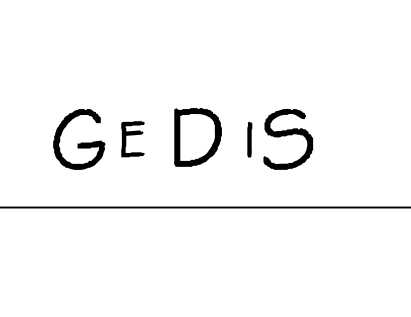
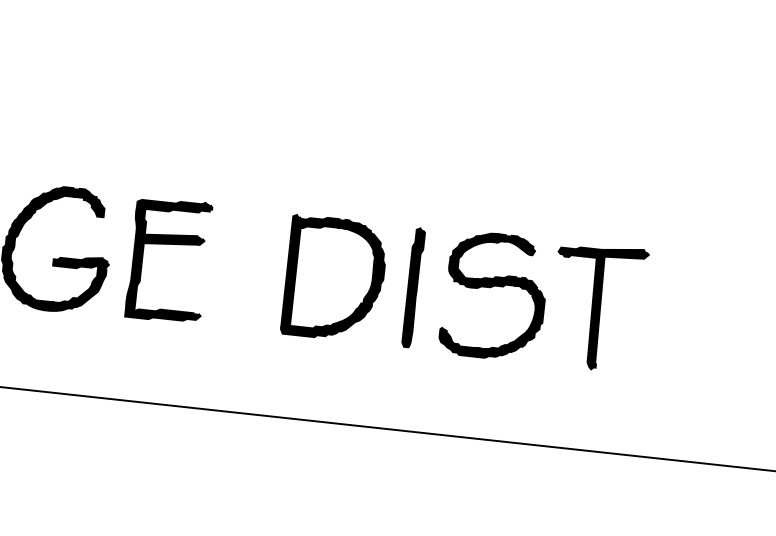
part: (197, 137) -> (333, 278), moved
part: (132, 138) -> (168, 258), size x1.67
part: (249, 139) -> (413, 287), size x1.67
part: (337, 139) -> (597, 307), added

